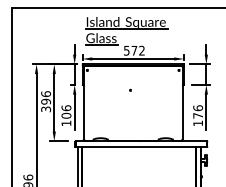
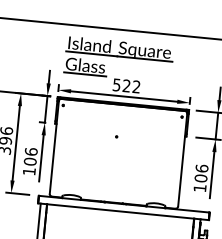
text: (134, 50) -> (126, 85), 572 -> 522
text: (198, 115) -> (201, 178), 176 -> 106

